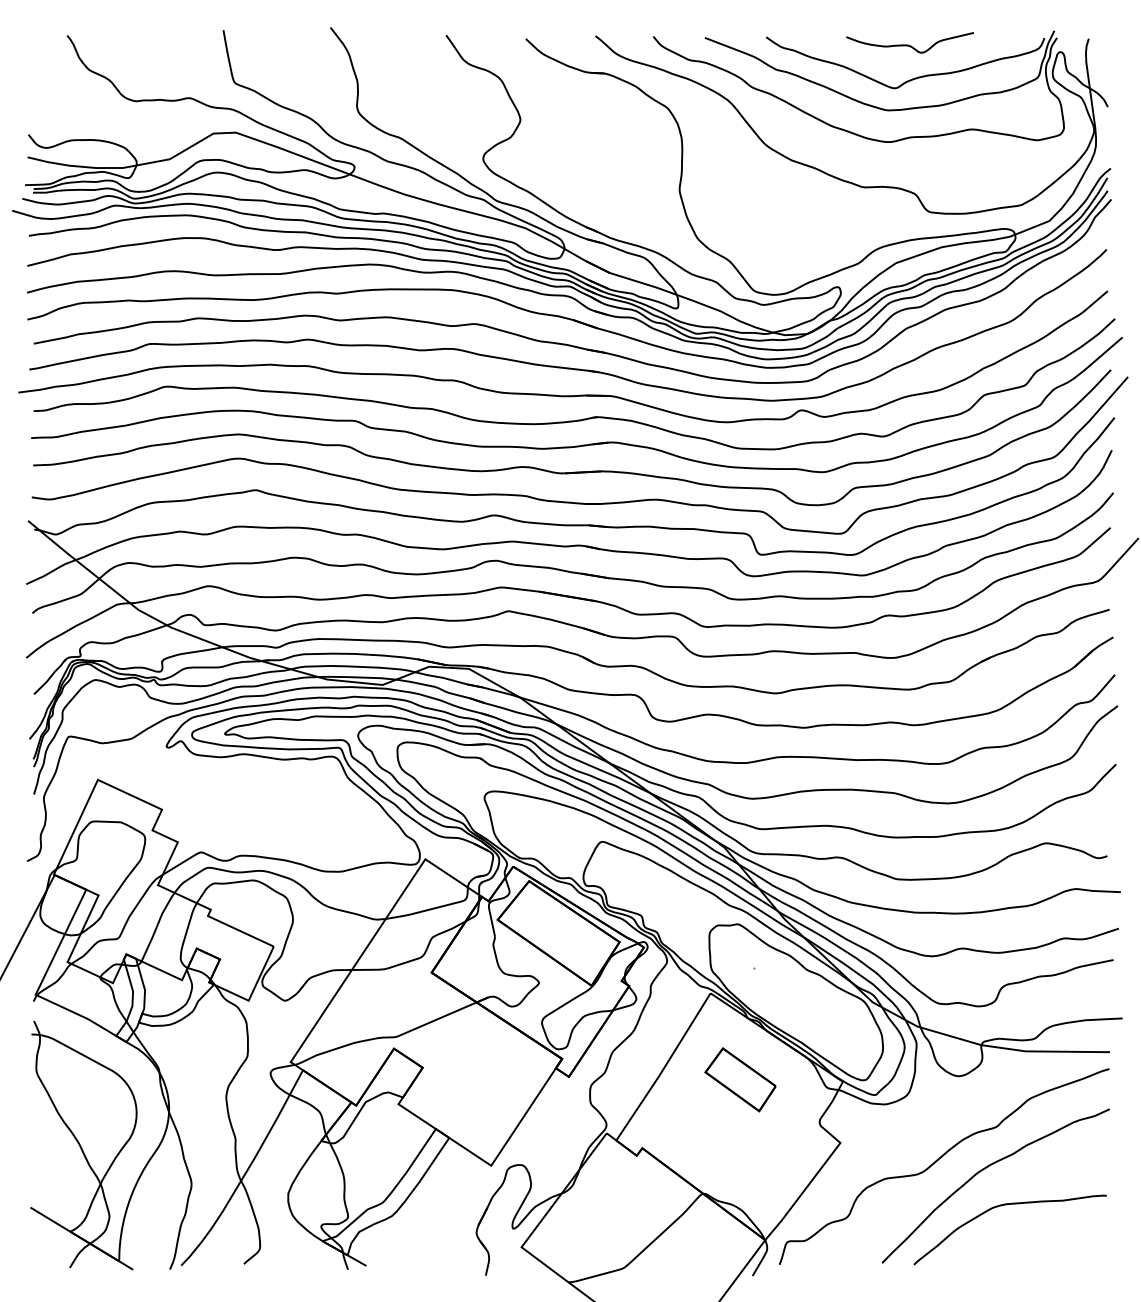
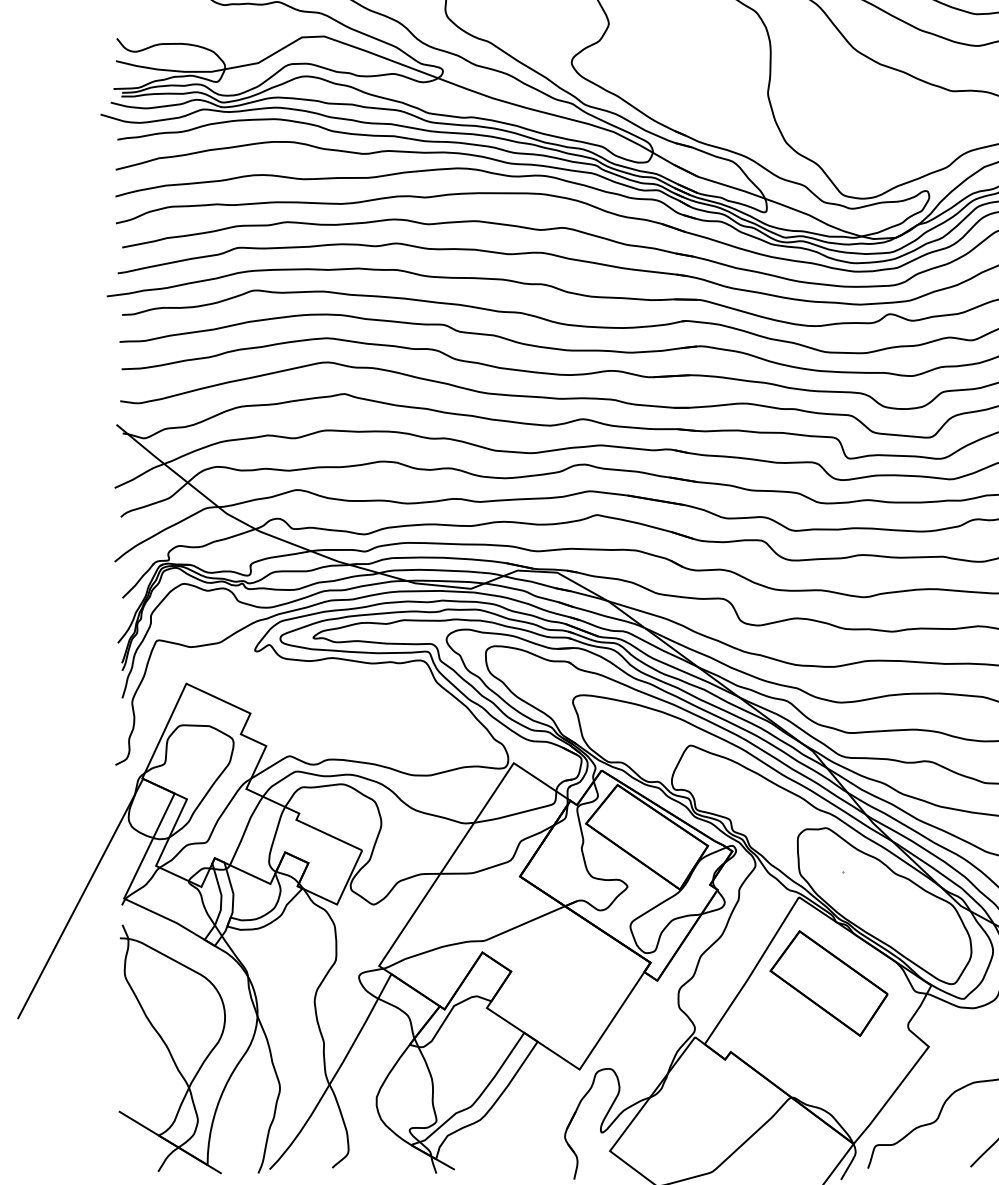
part: (740, 1079) -> (828, 983), size x1.67

